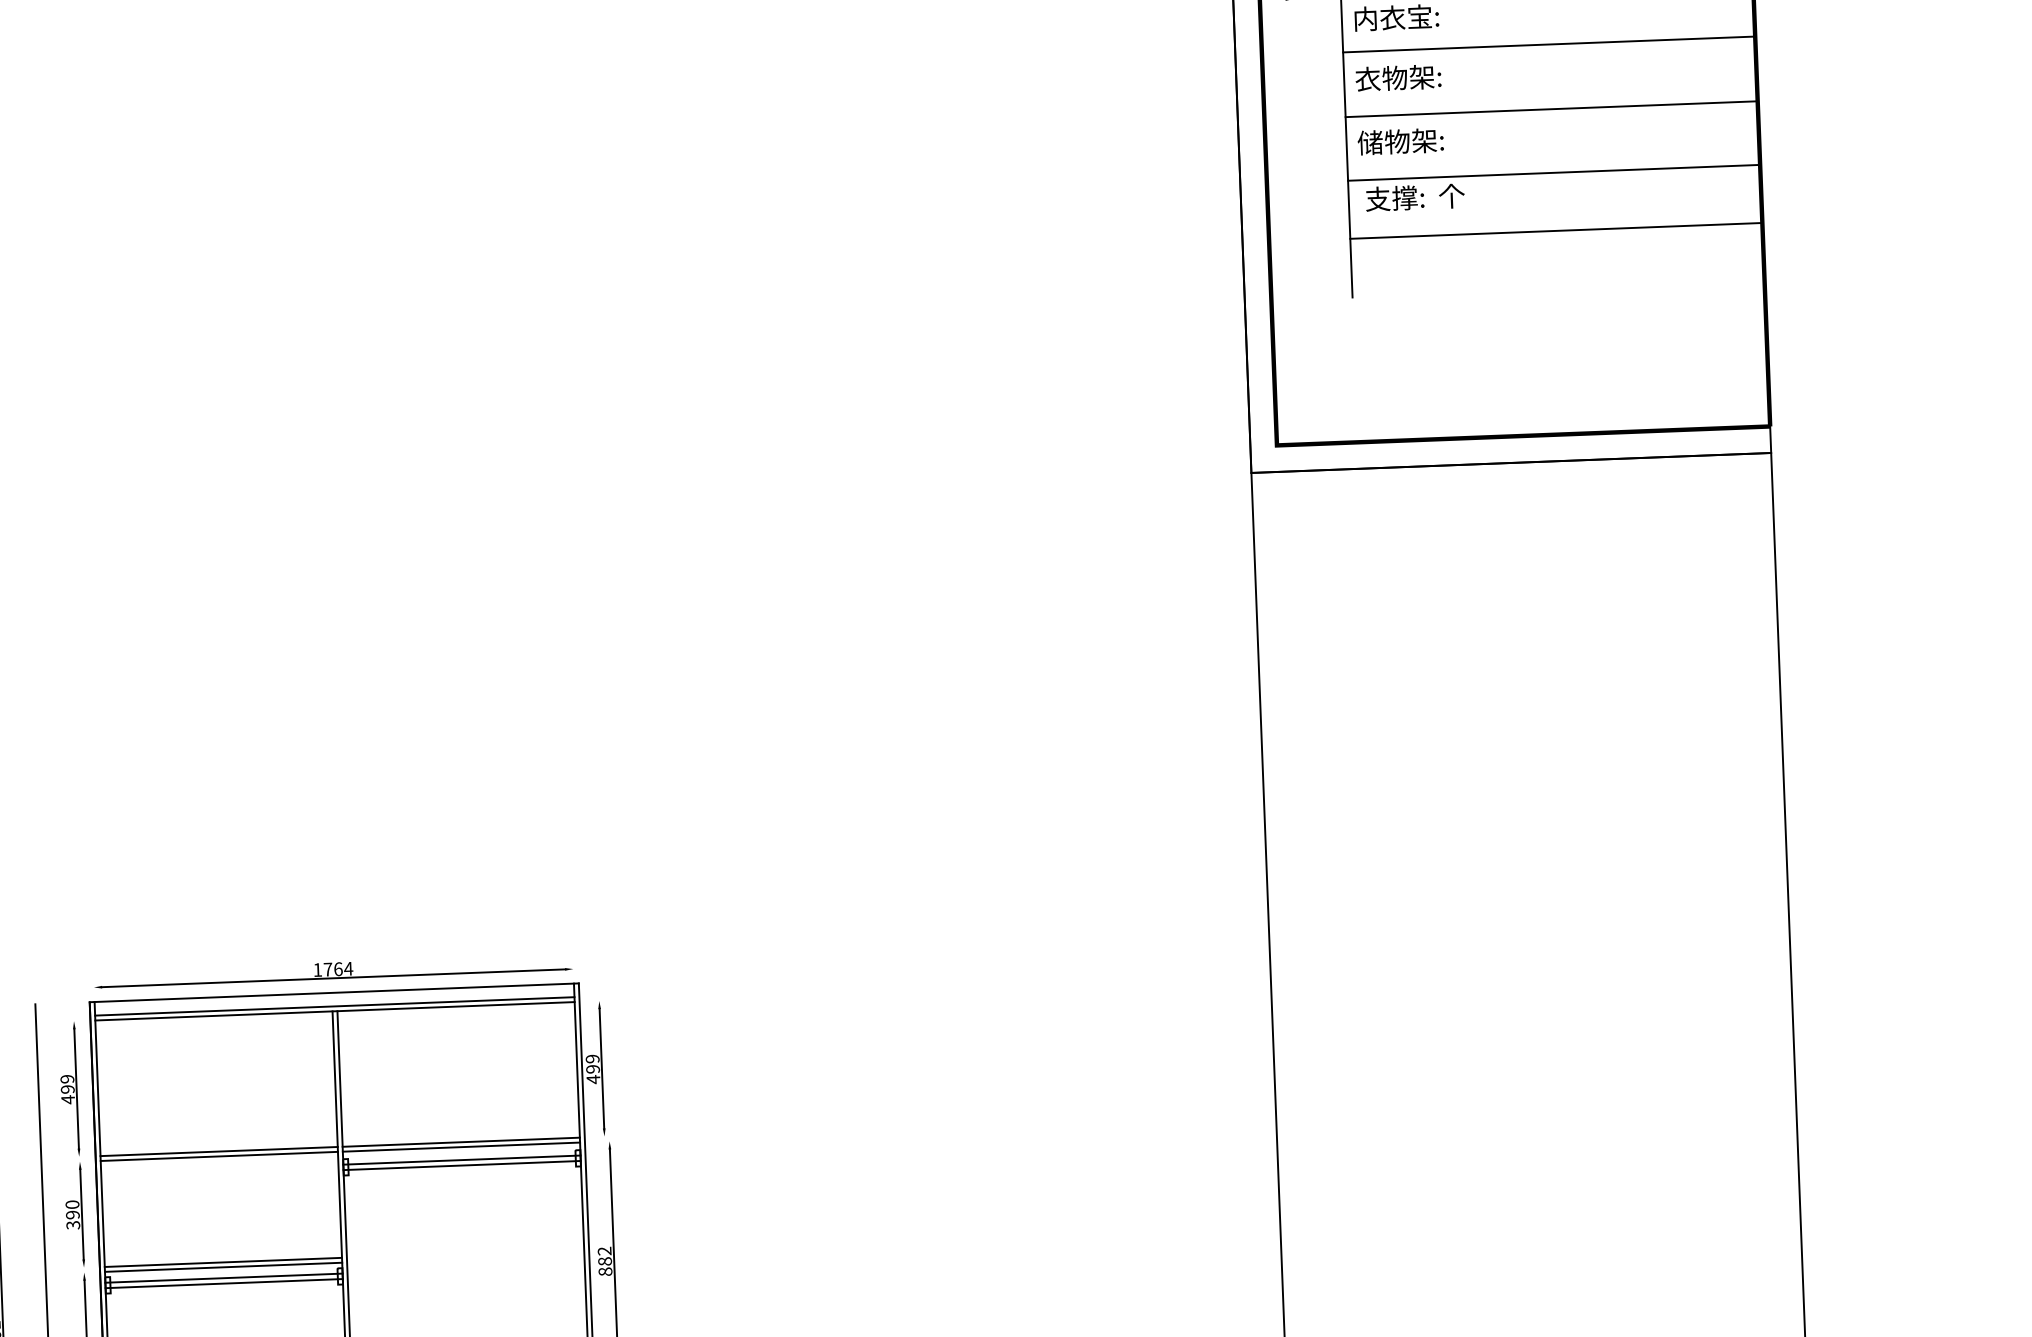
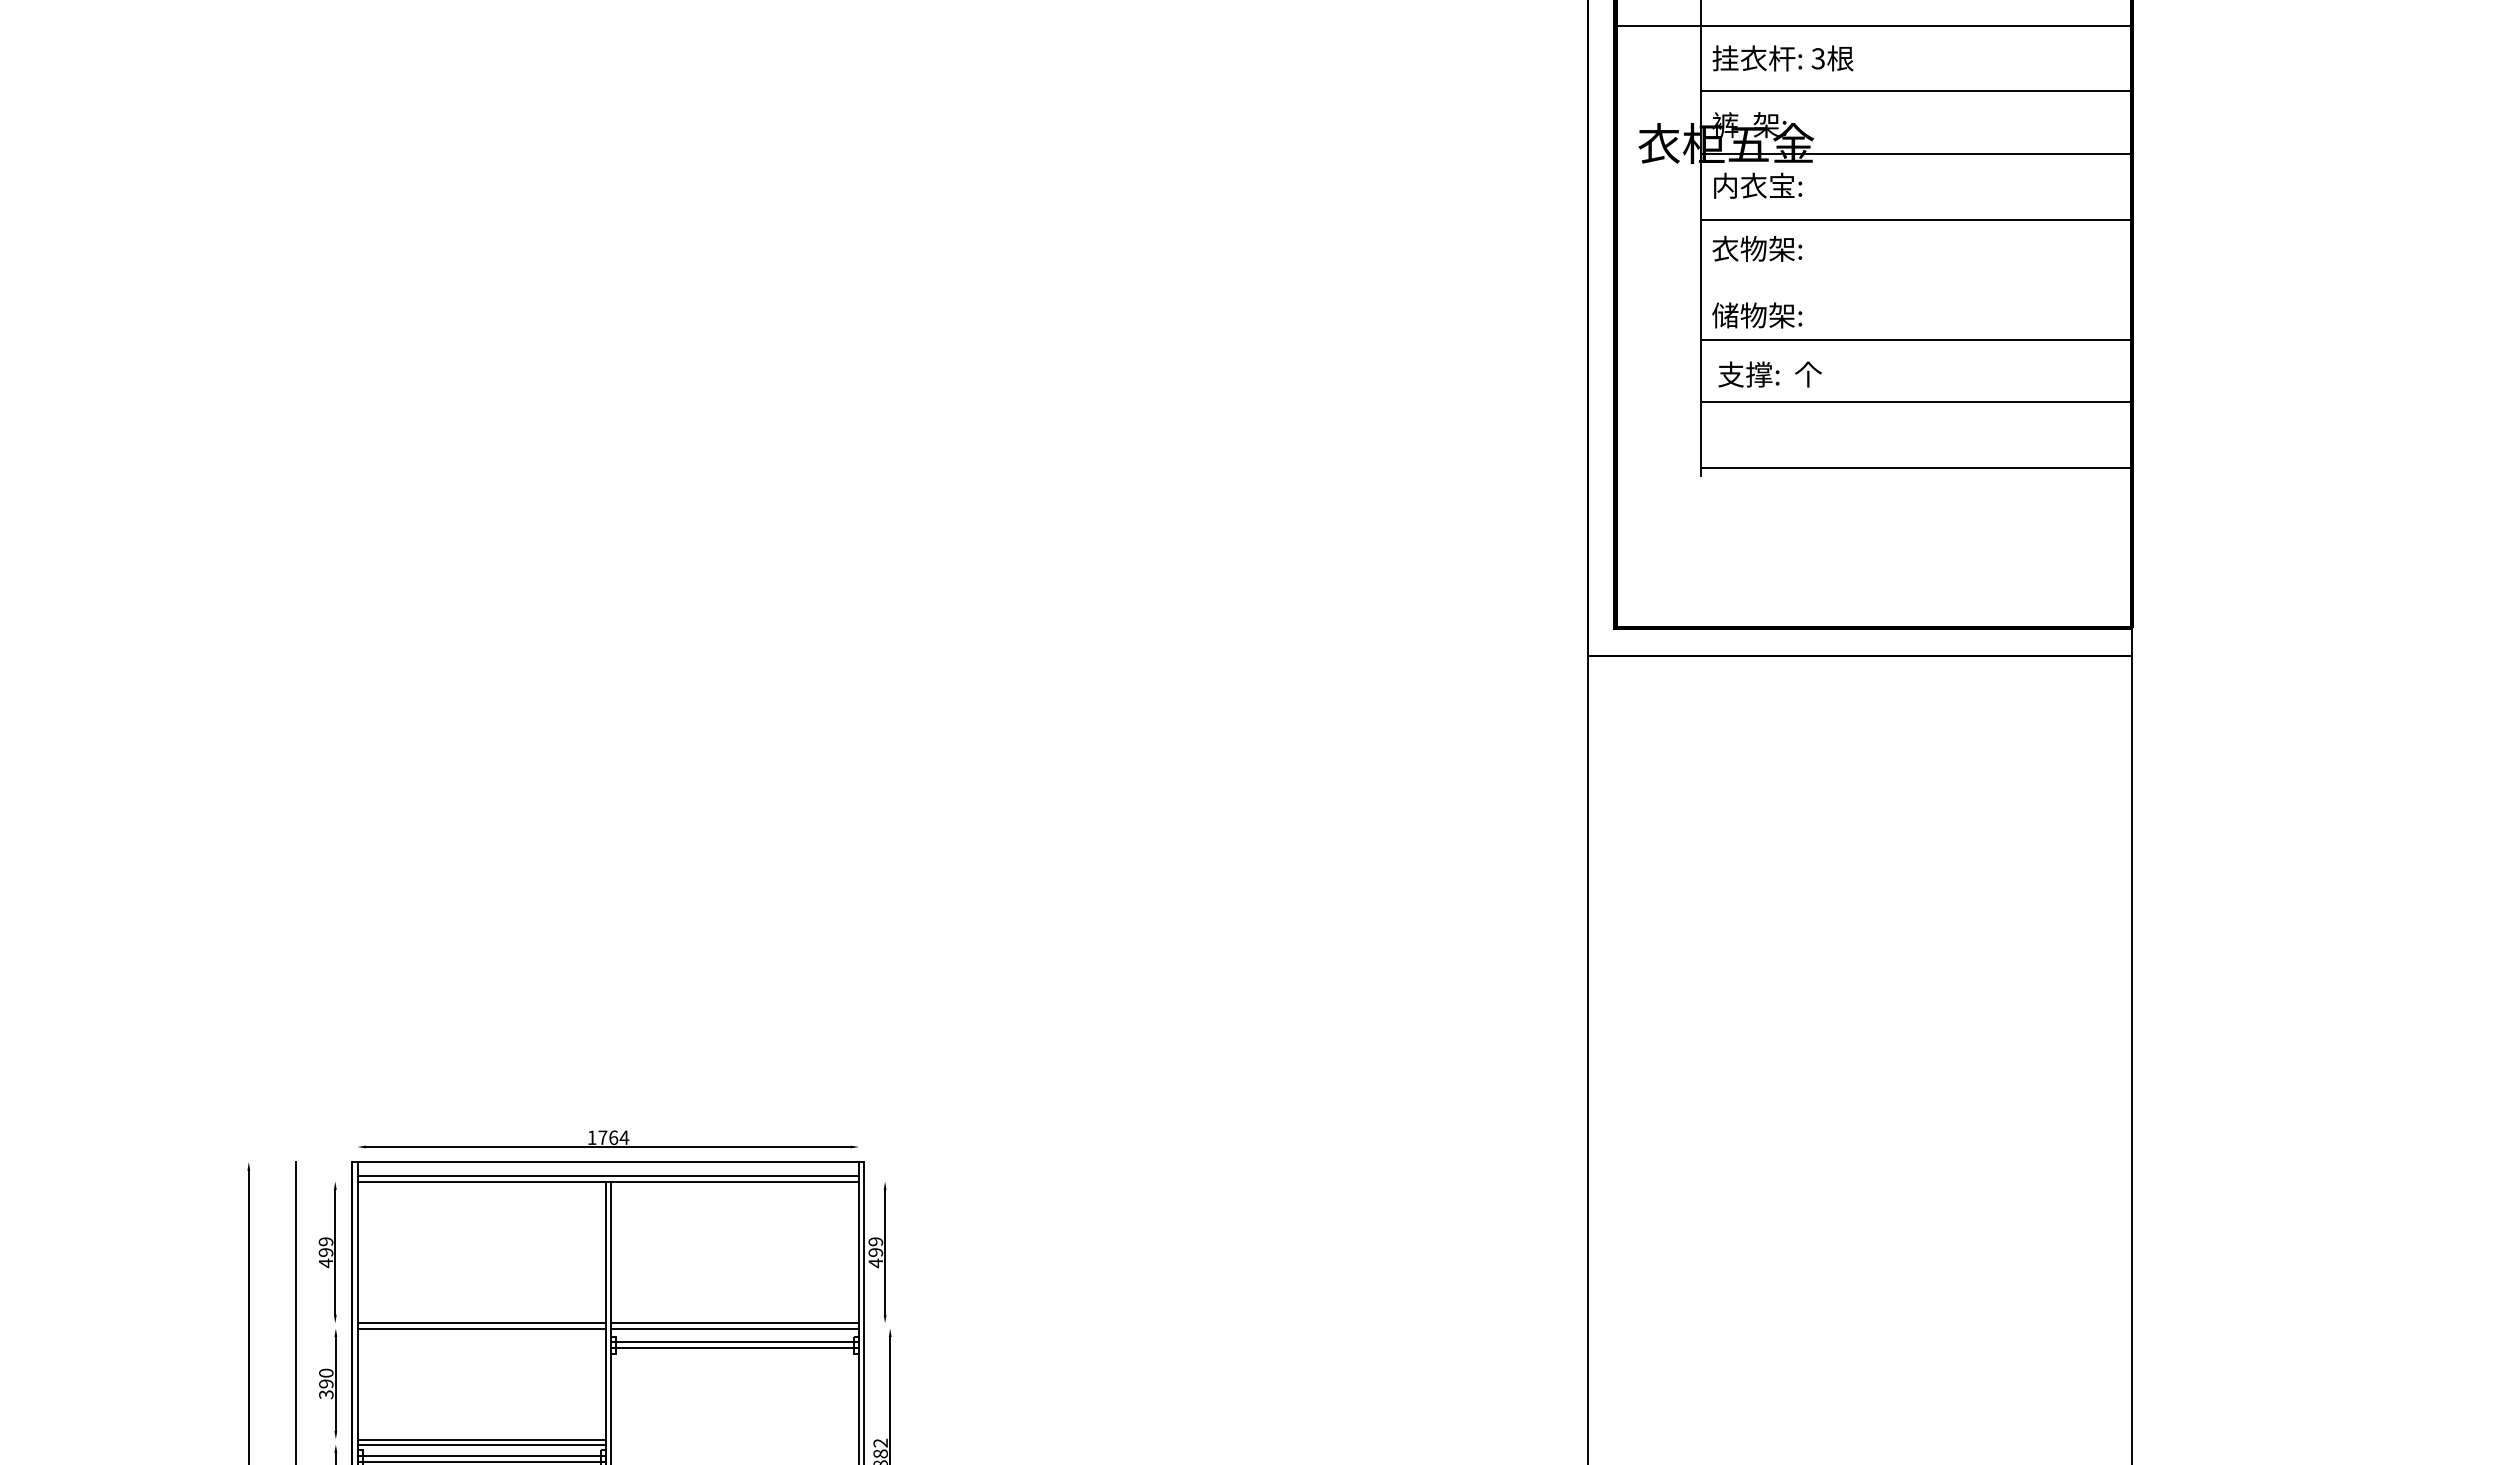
line: (1550, 109) -> (1915, 339), moved
line: (1553, 173) -> (1915, 402), moved
line: (1555, 230) -> (1915, 467), moved

